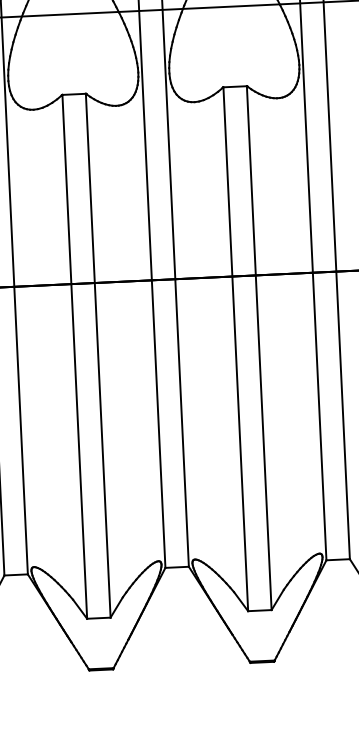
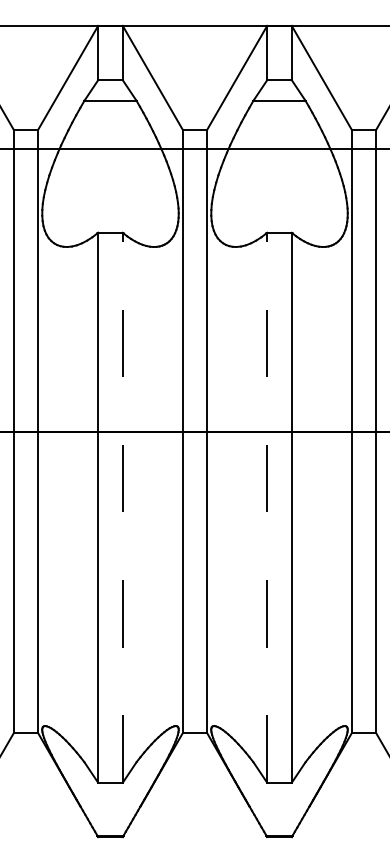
line: (236, 348) -> (267, 507), solid -> dashed
line: (97, 355) -> (122, 507), solid -> dashed

